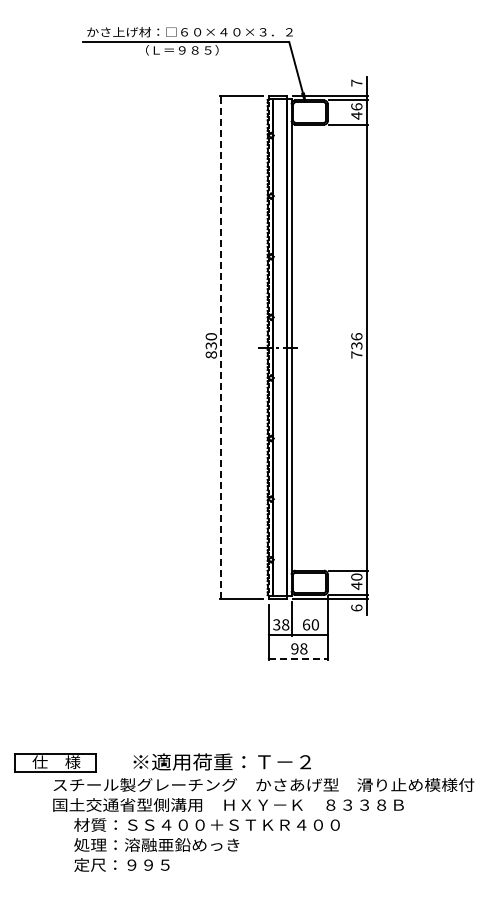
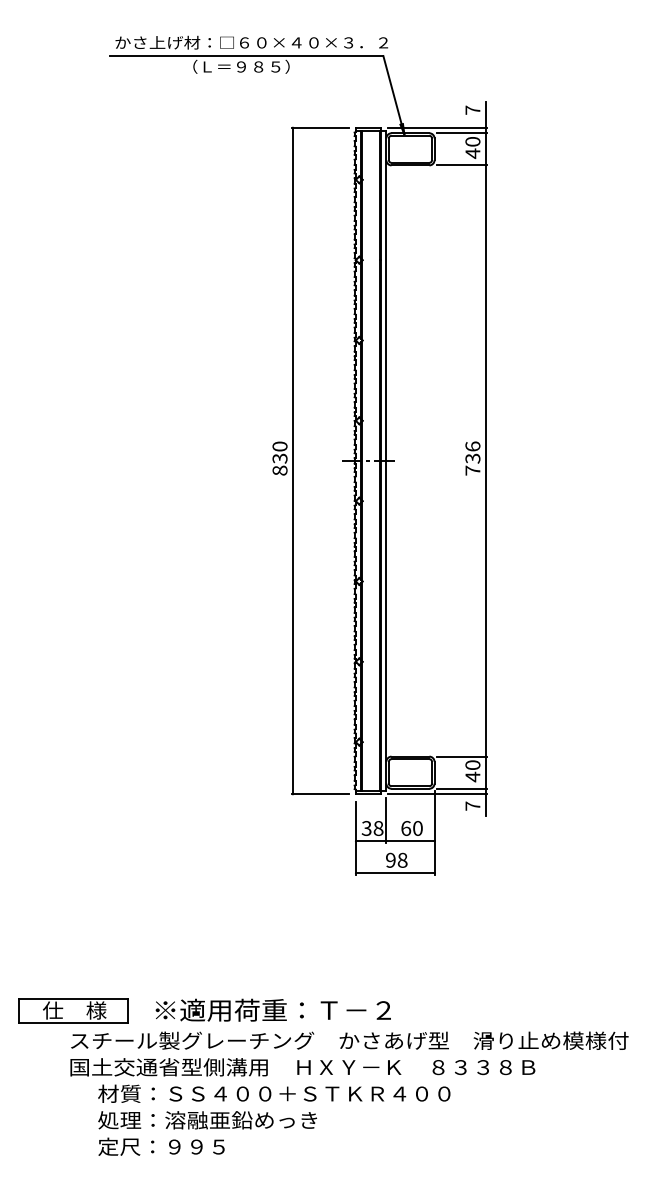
text: (356, 106) -> (472, 141), 46 -> 40
line: (221, 347) -> (293, 460), dashed -> solid
text: (356, 607) -> (472, 805), 6 -> 7
line: (298, 658) -> (395, 873), dashed -> solid
text: (221, 761) -> (272, 1009), moved

